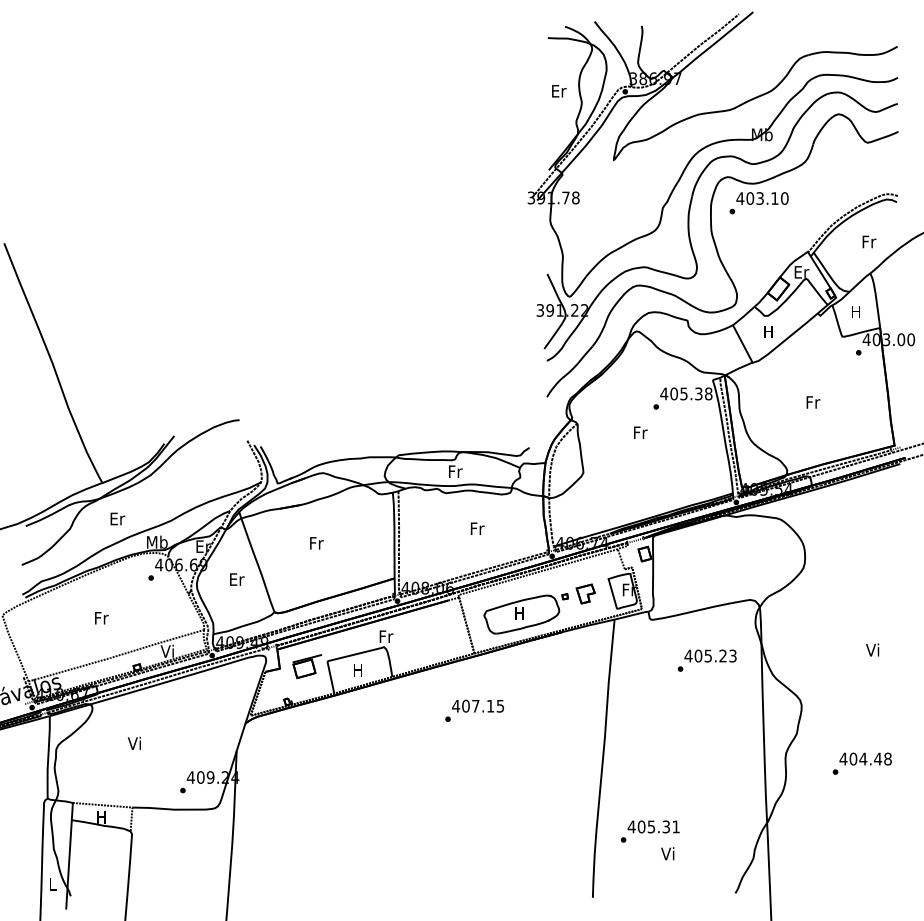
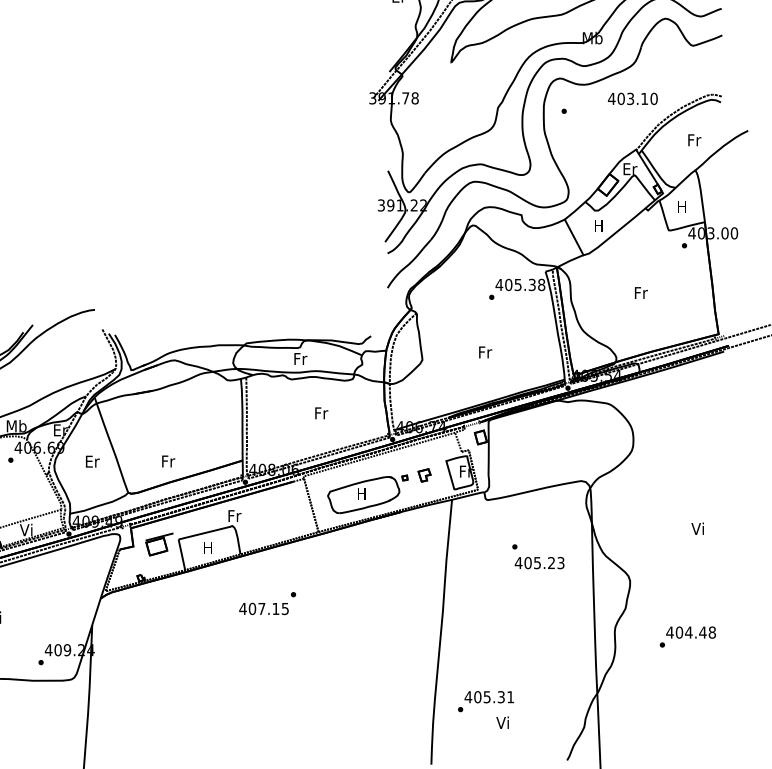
text: (762, 198) -> (632, 98), moved
text: (640, 432) -> (485, 352), moved
text: (316, 543) -> (168, 461), moved
part: (585, 593) -> (424, 474), size x0.7
text: (710, 655) -> (539, 562), moved
text: (477, 705) -> (263, 608), moved

